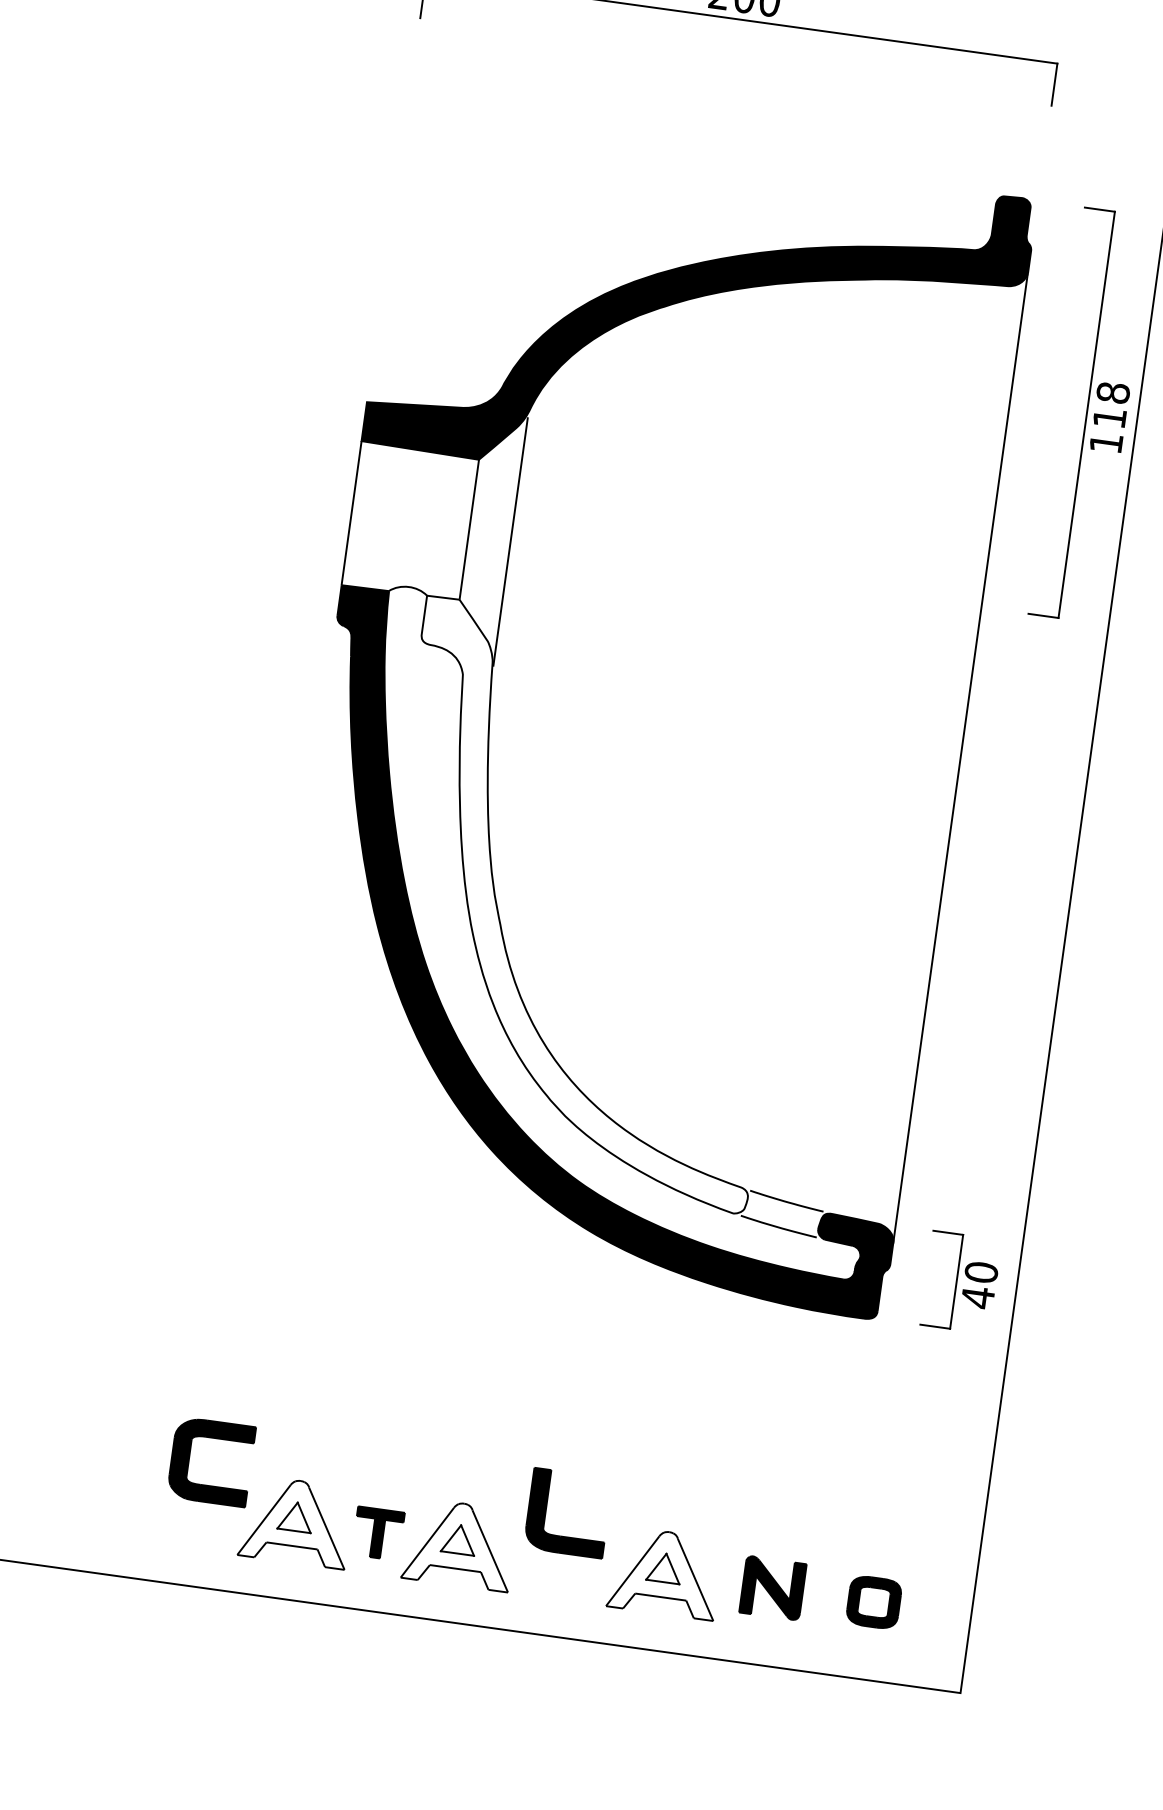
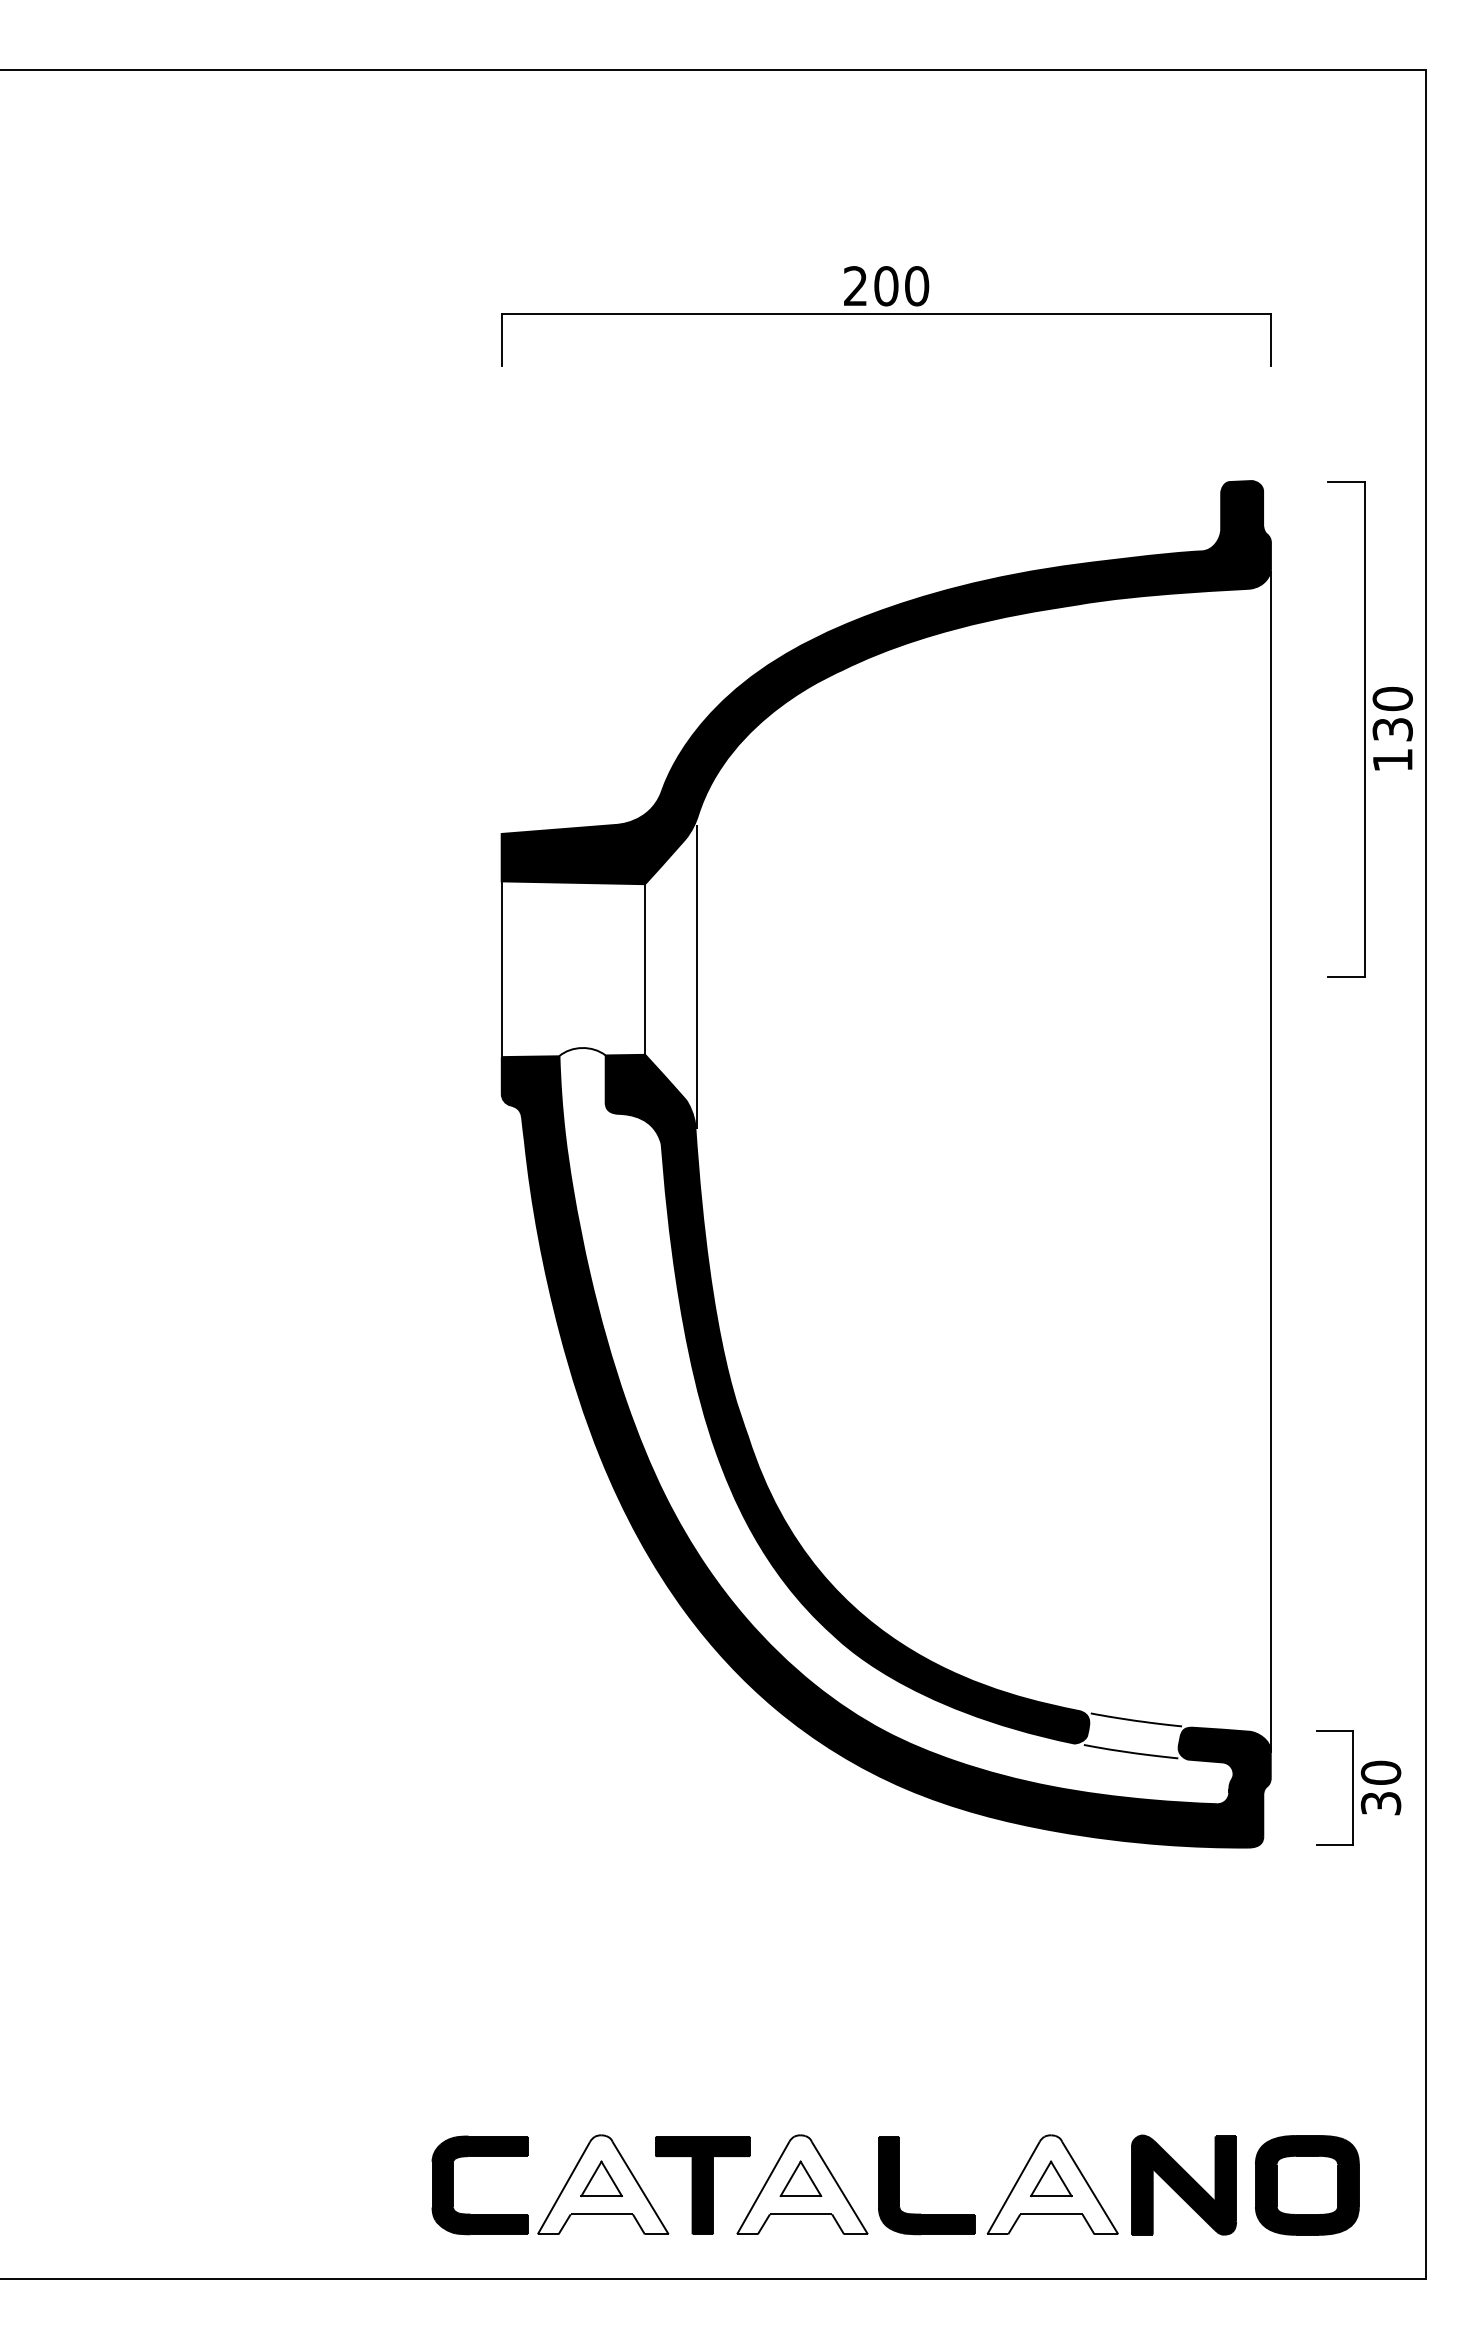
text: (1111, 404) -> (1392, 713), 118 -> 130
fill: (586, 904) -> (847, 1398), added
text: (977, 1297) -> (1380, 1803), 40 -> 30
part: (189, 1459) -> (453, 2185), moved
part: (545, 1510) -> (899, 2185), moved
part: (377, 1533) -> (702, 2185), size x1.67
part: (772, 1587) -> (1183, 2184), size x1.43
part: (874, 1602) -> (1307, 2185), size x1.67

